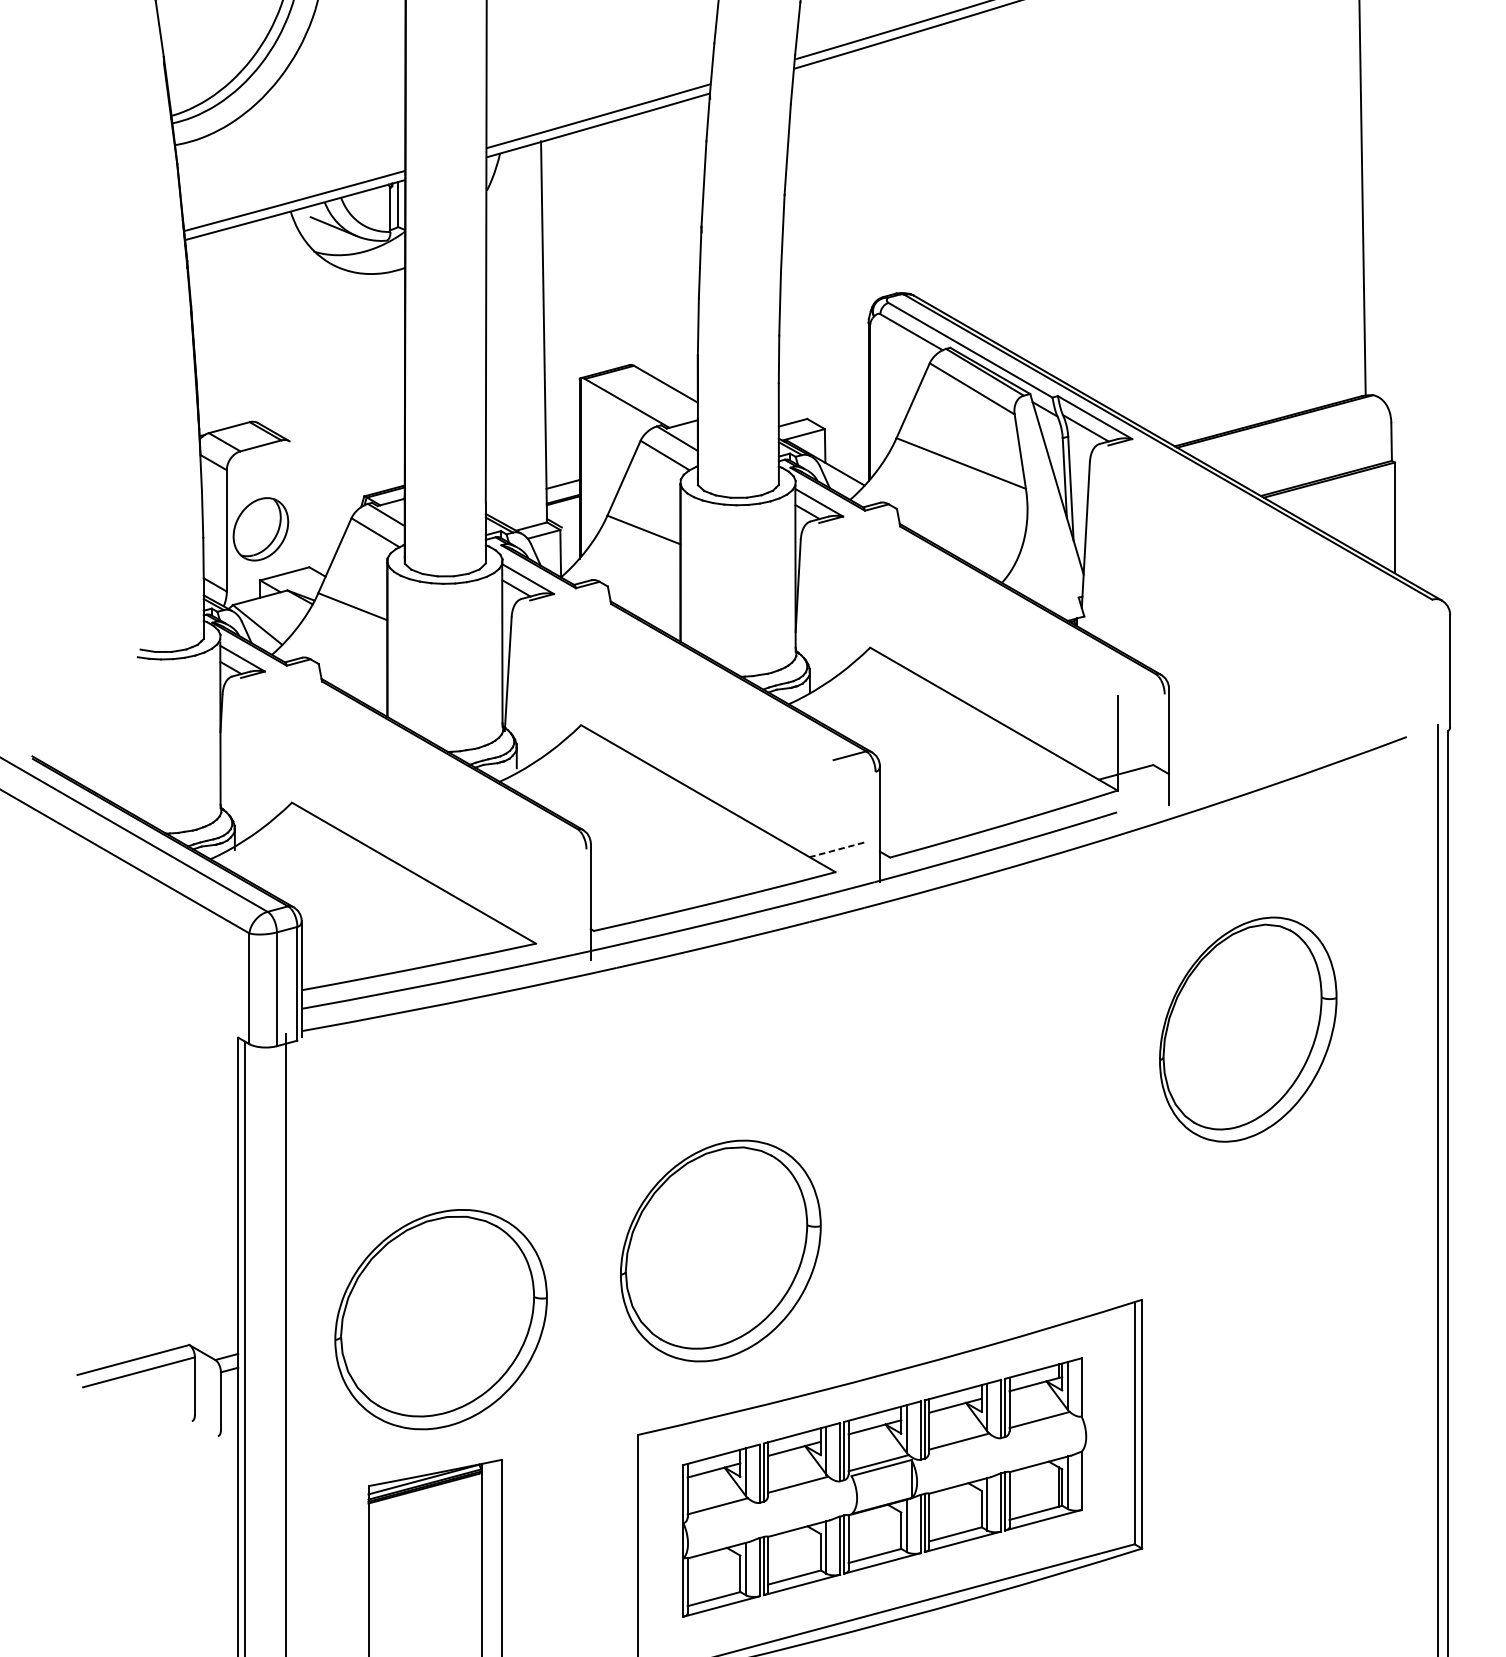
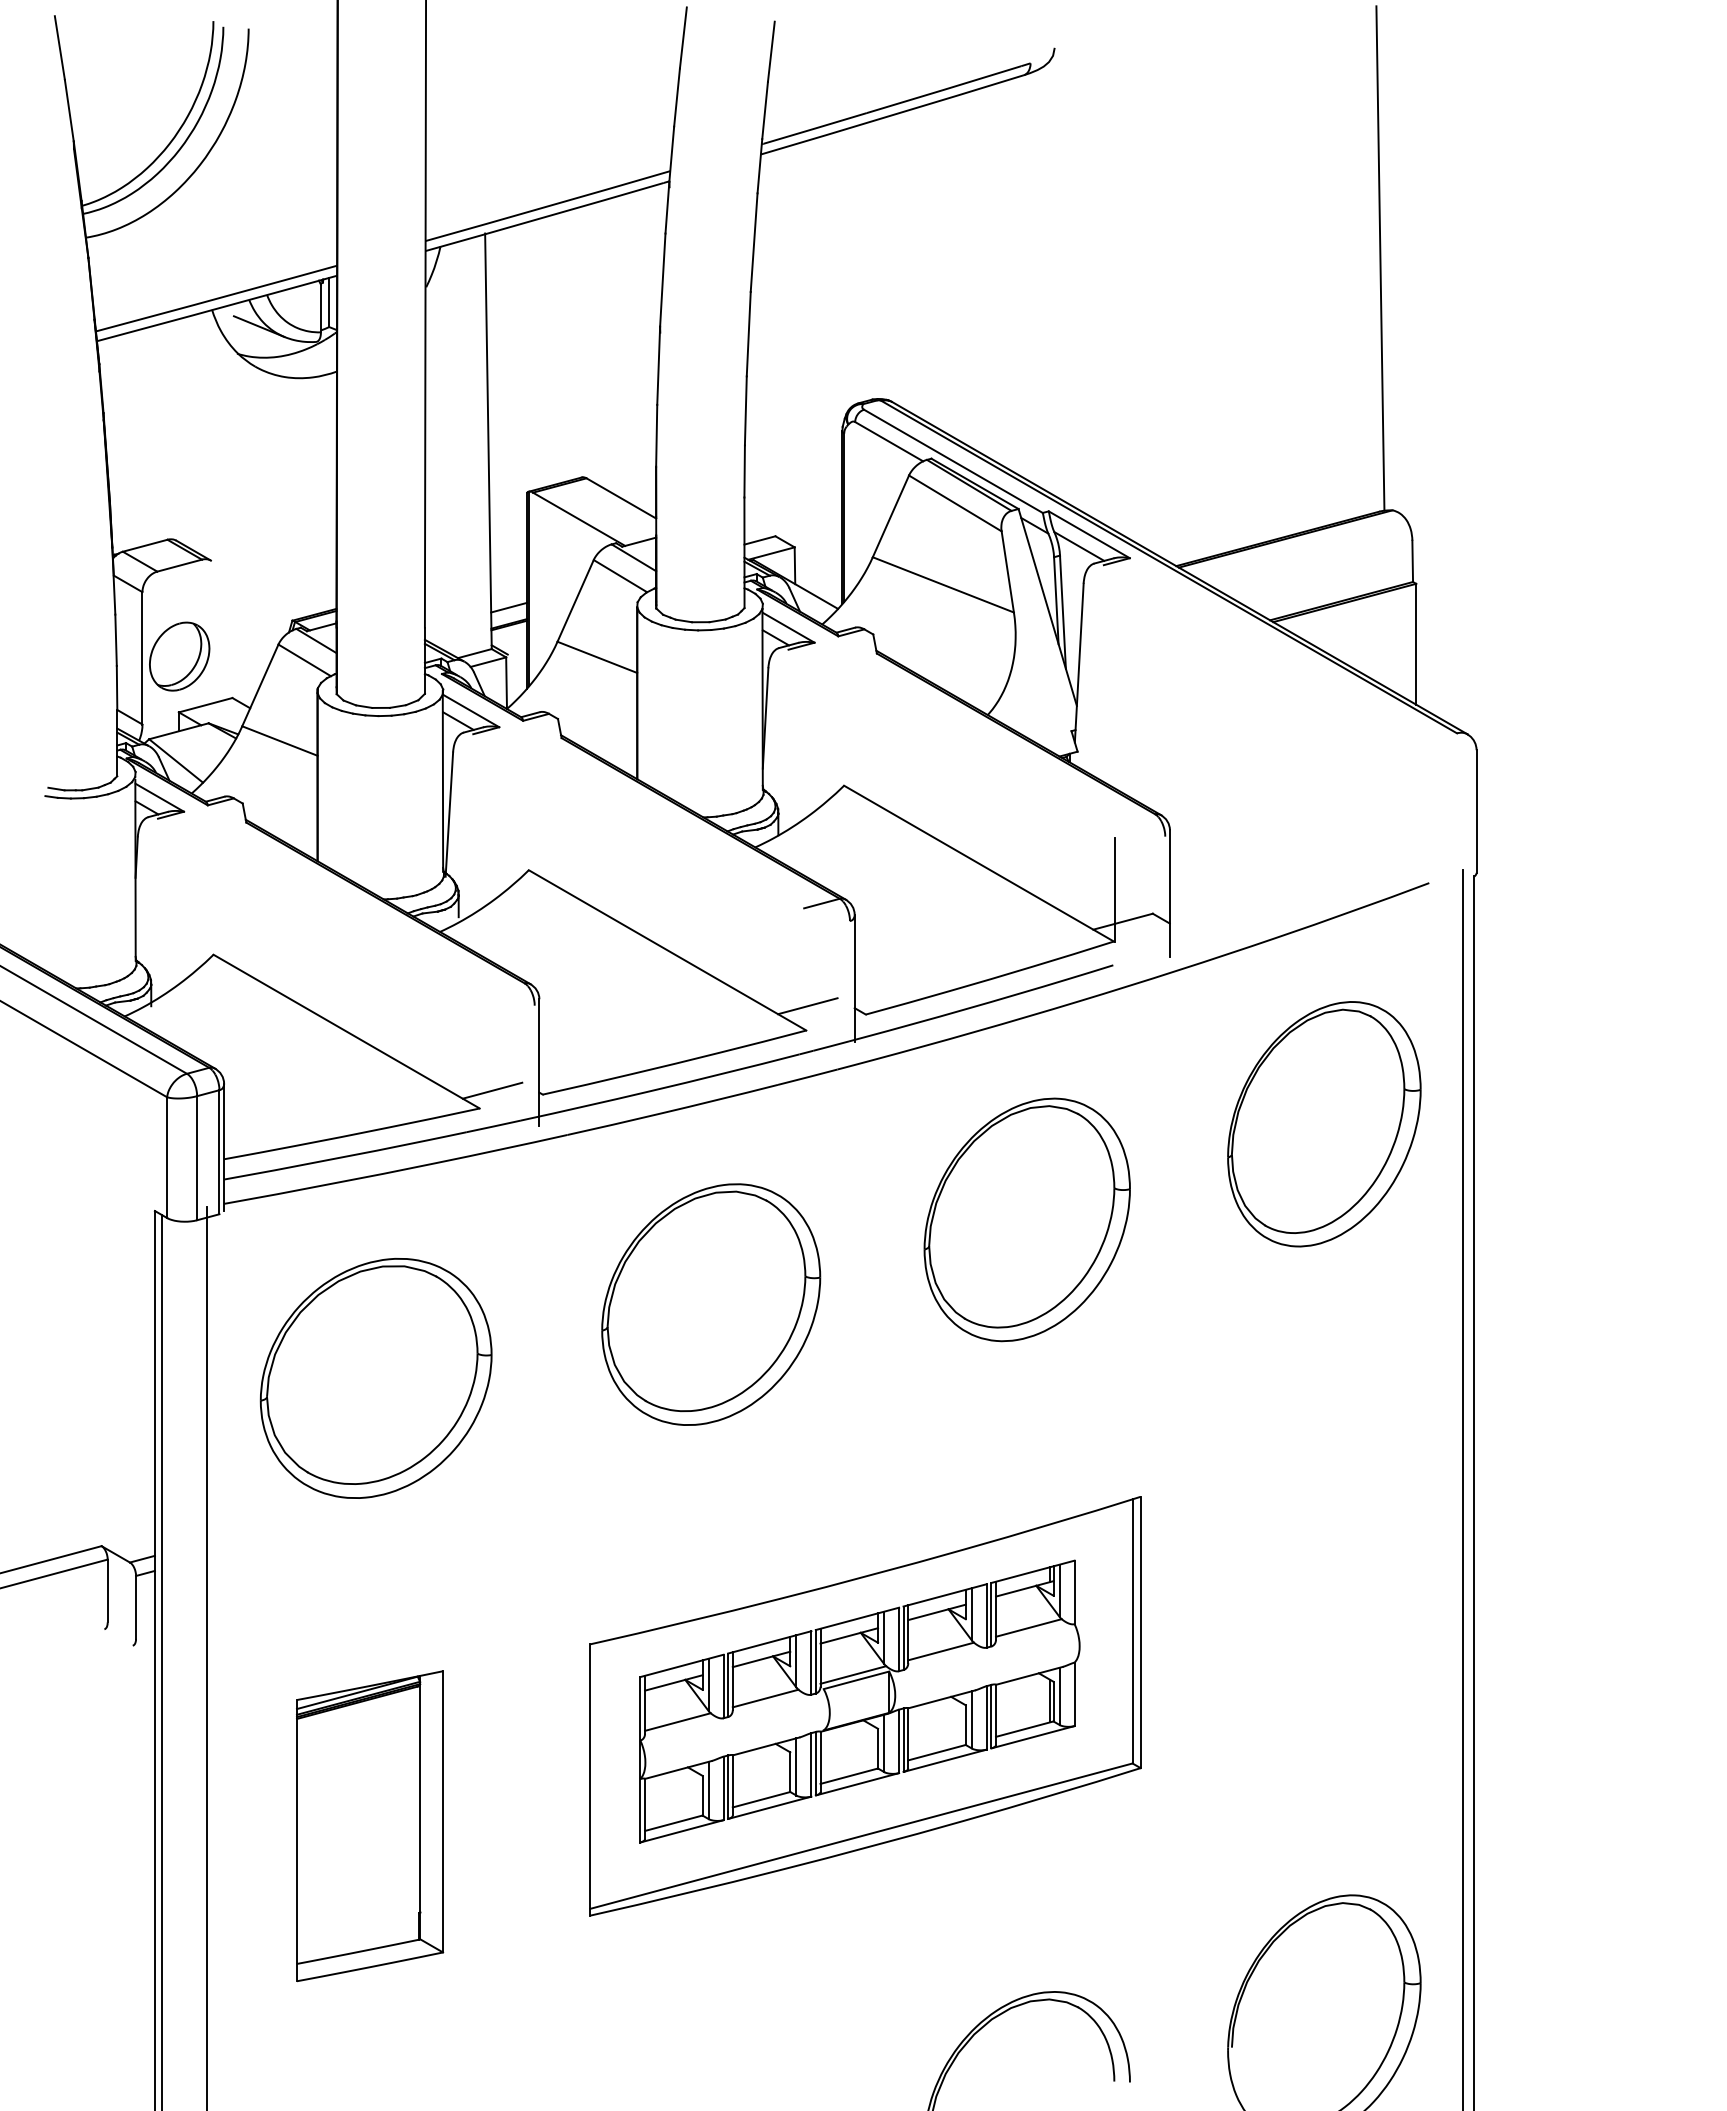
line: (836, 850) -> (807, 1006), dashed -> solid
line: (547, 927) -> (492, 1090), added
part: (1248, 1029) -> (1324, 1124), moved
part: (1037, 1045) -> (1026, 1219), added
part: (721, 1250) -> (711, 1304), moved
part: (440, 1319) -> (375, 1378), moved

